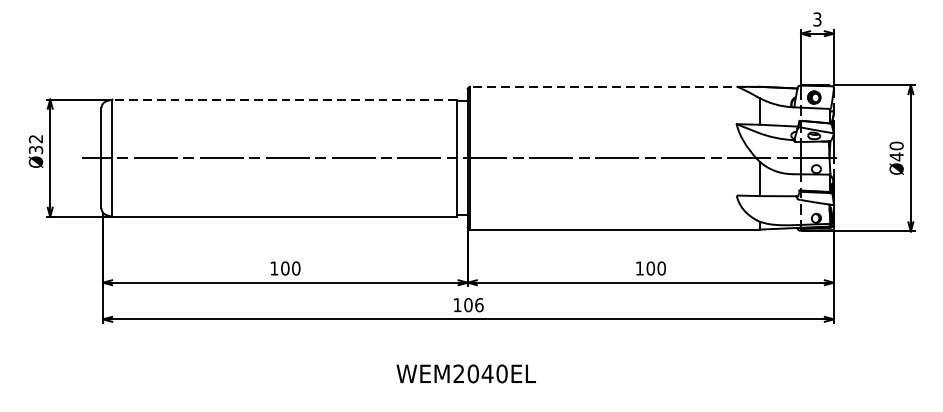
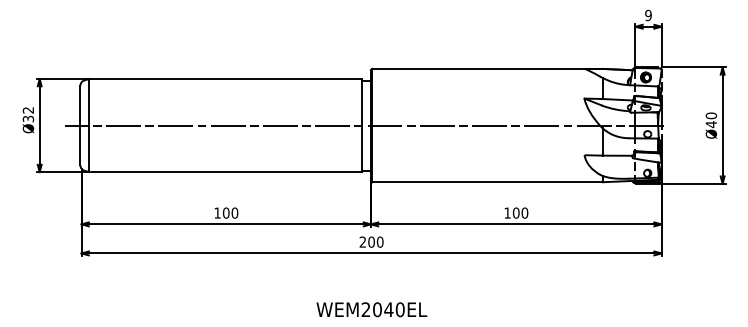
text: (817, 19) -> (648, 15), 3 -> 9
line: (614, 86) -> (487, 68), dashed -> solid
line: (284, 100) -> (225, 79), dashed -> solid
text: (468, 304) -> (371, 241), 106 -> 200
text: (465, 373) -> (371, 309), moved

